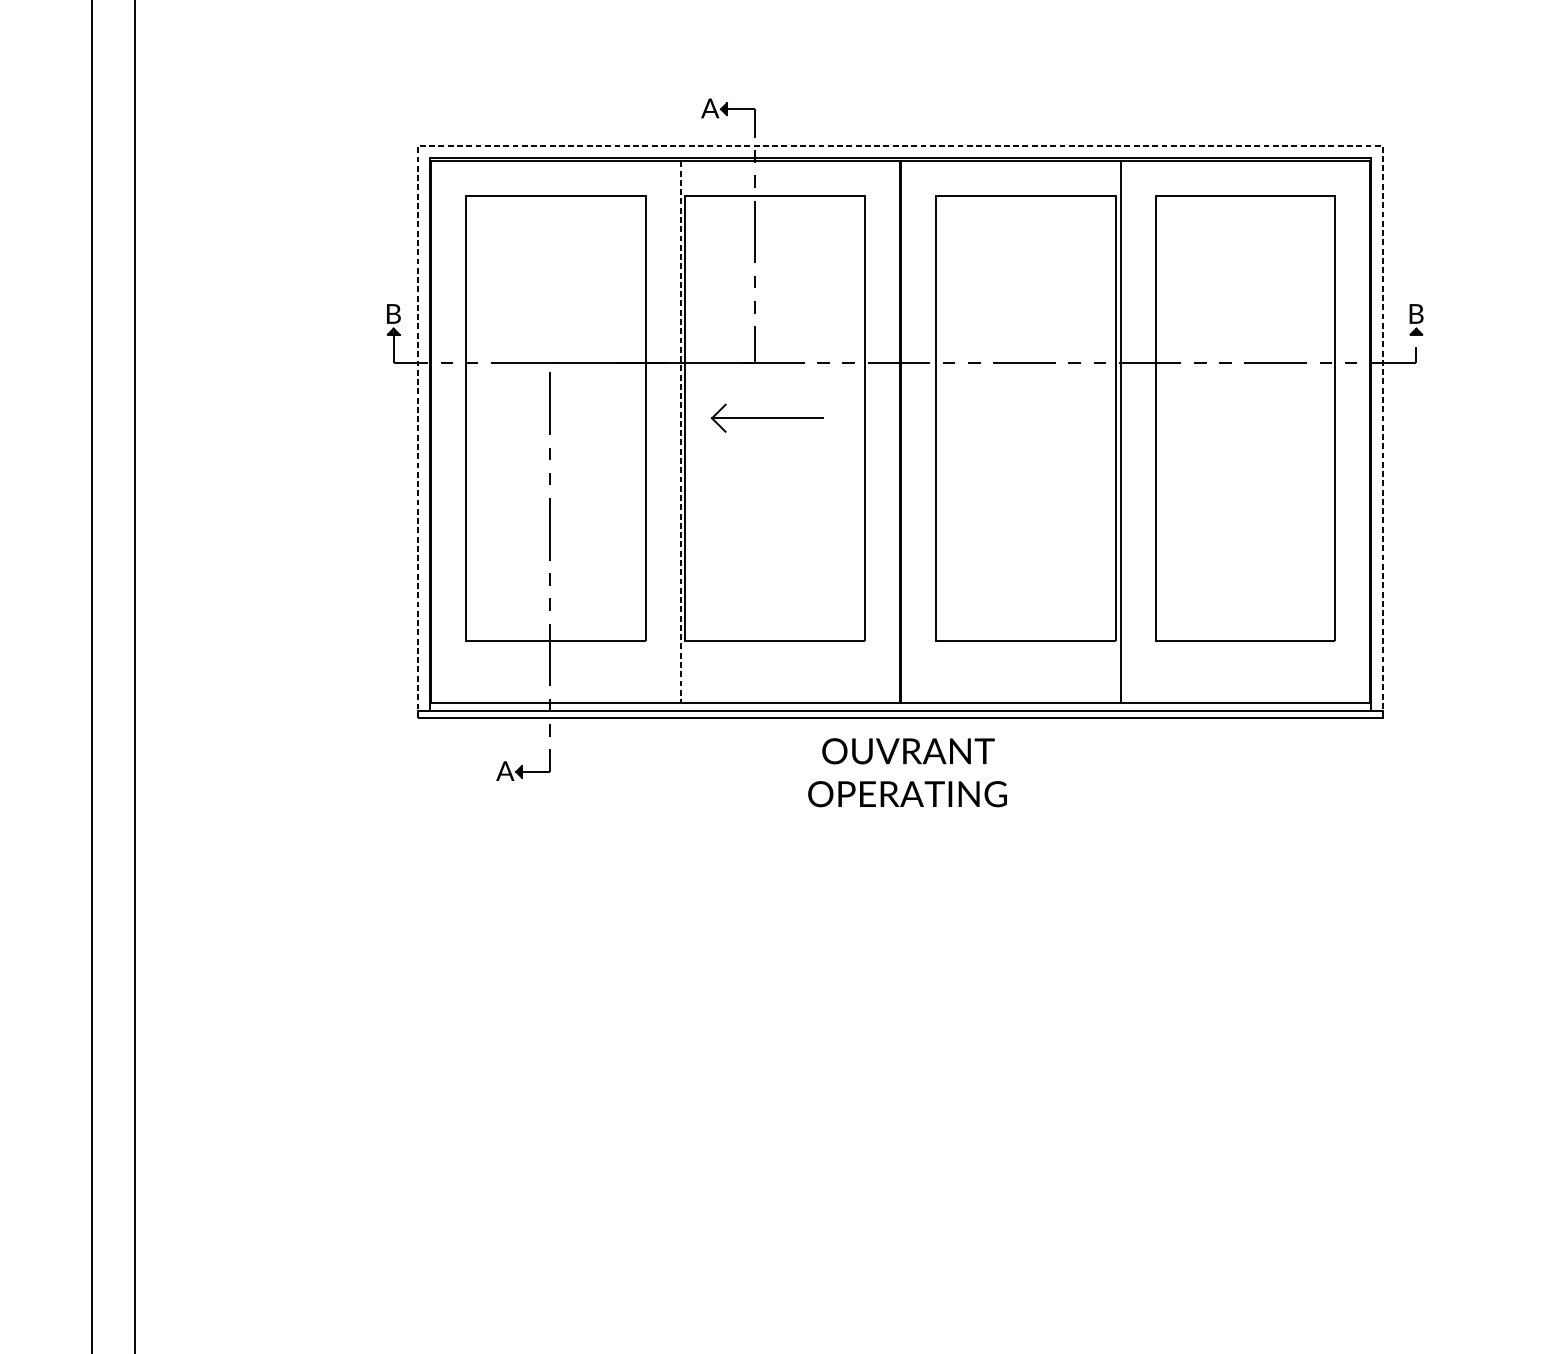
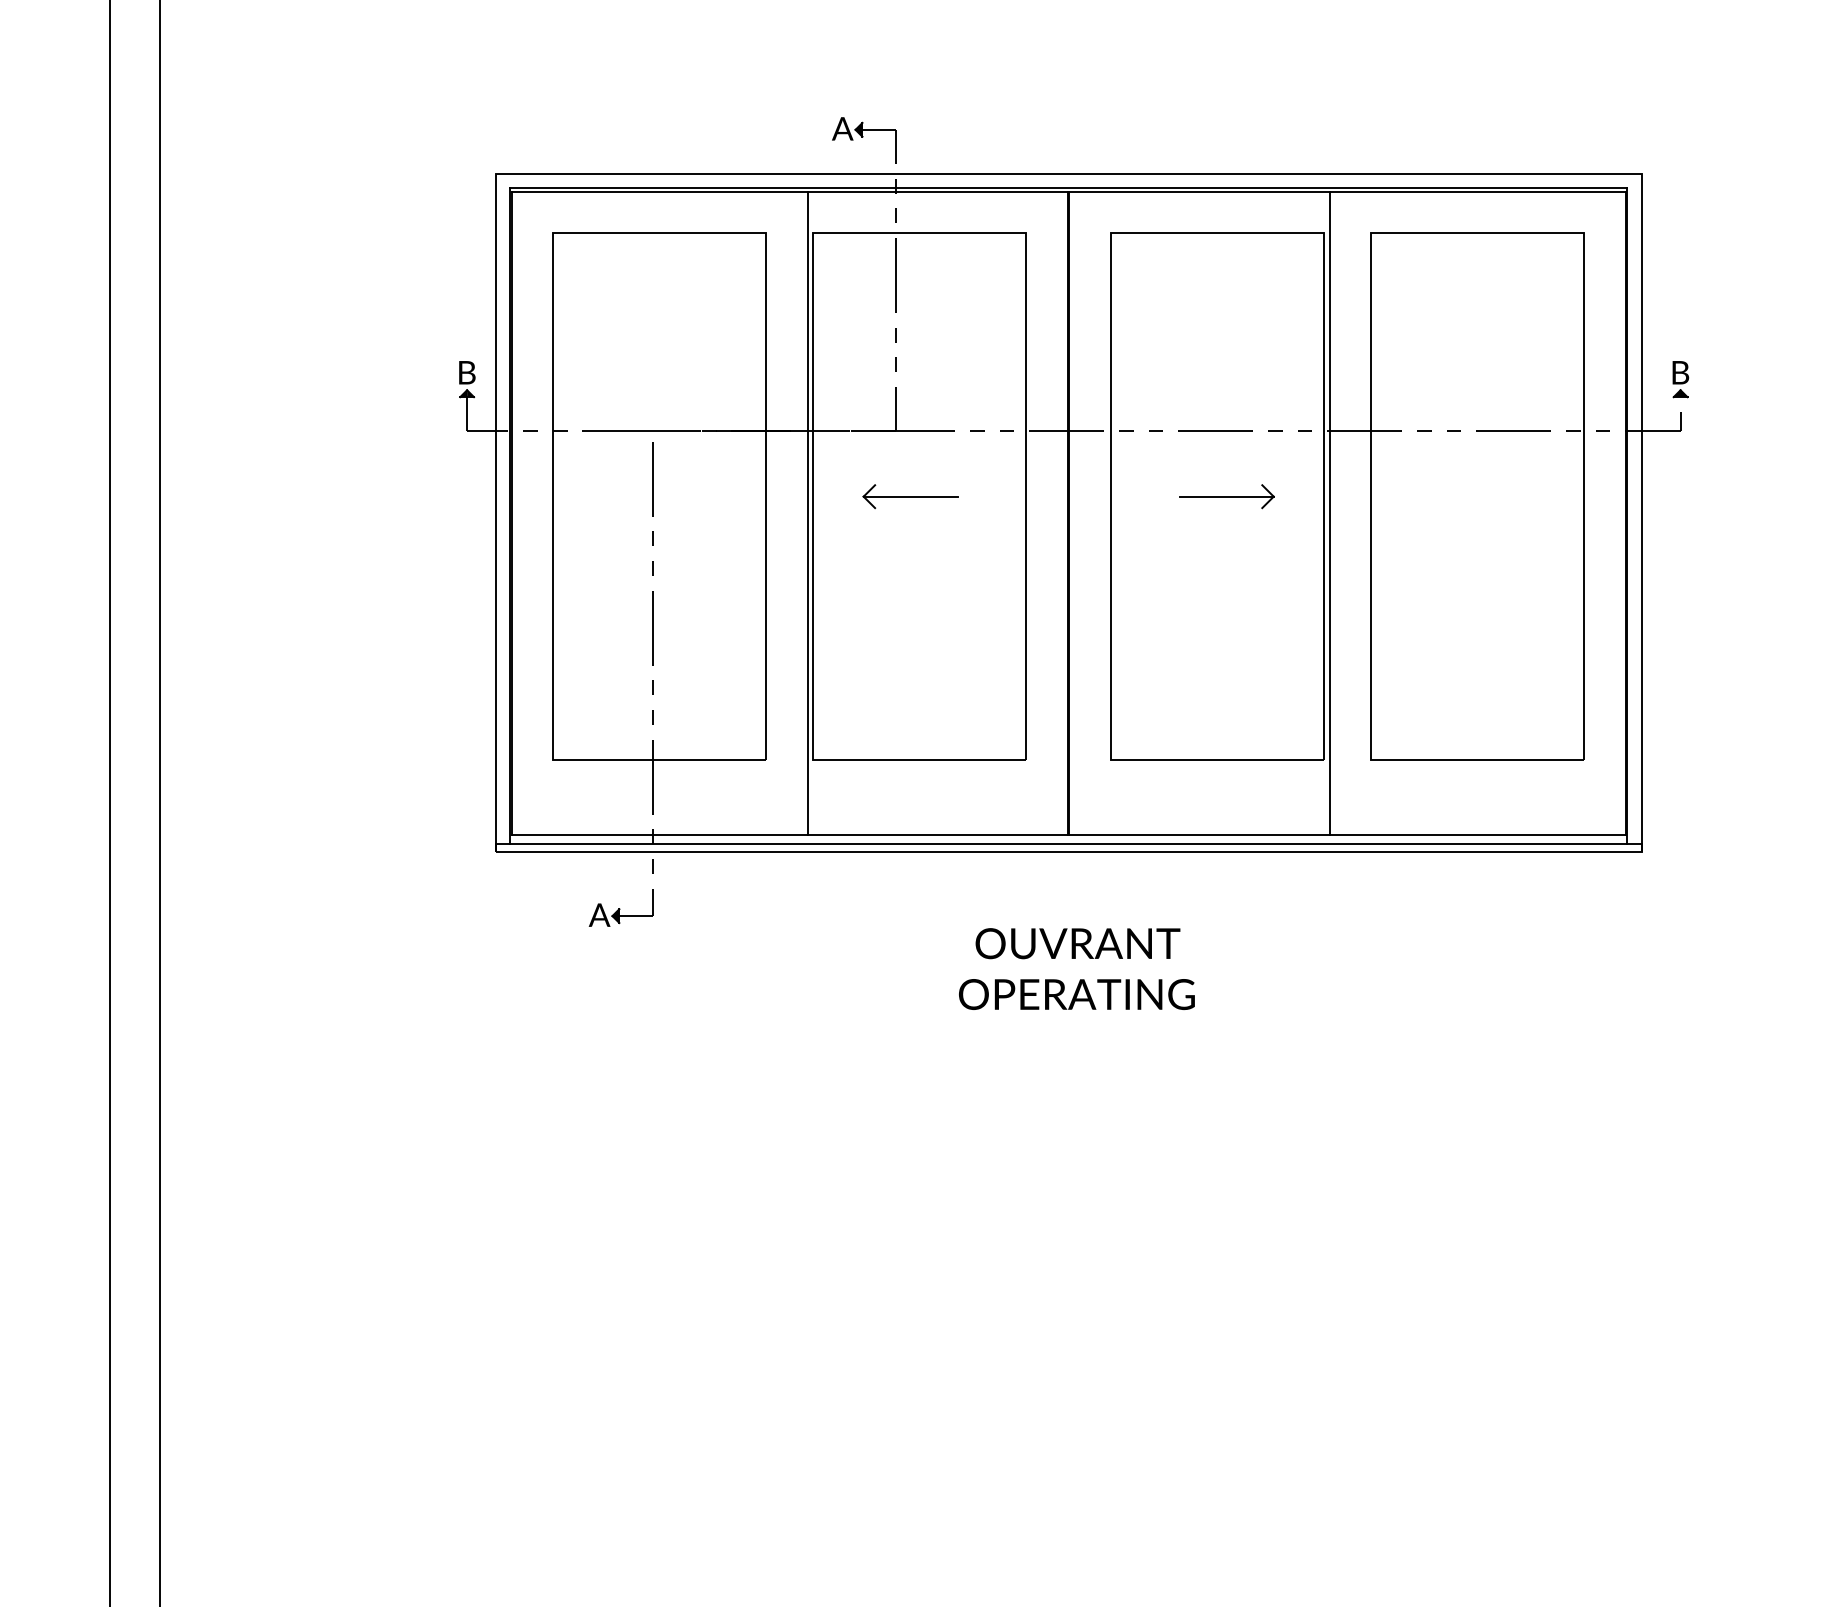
line: (900, 146) -> (1068, 173), dashed -> solid
part: (767, 418) -> (910, 496), size x0.71
part: (1033, 418) -> (1226, 496), added
line: (680, 432) -> (807, 513), dashed -> solid
text: (907, 772) -> (1076, 968), moved

